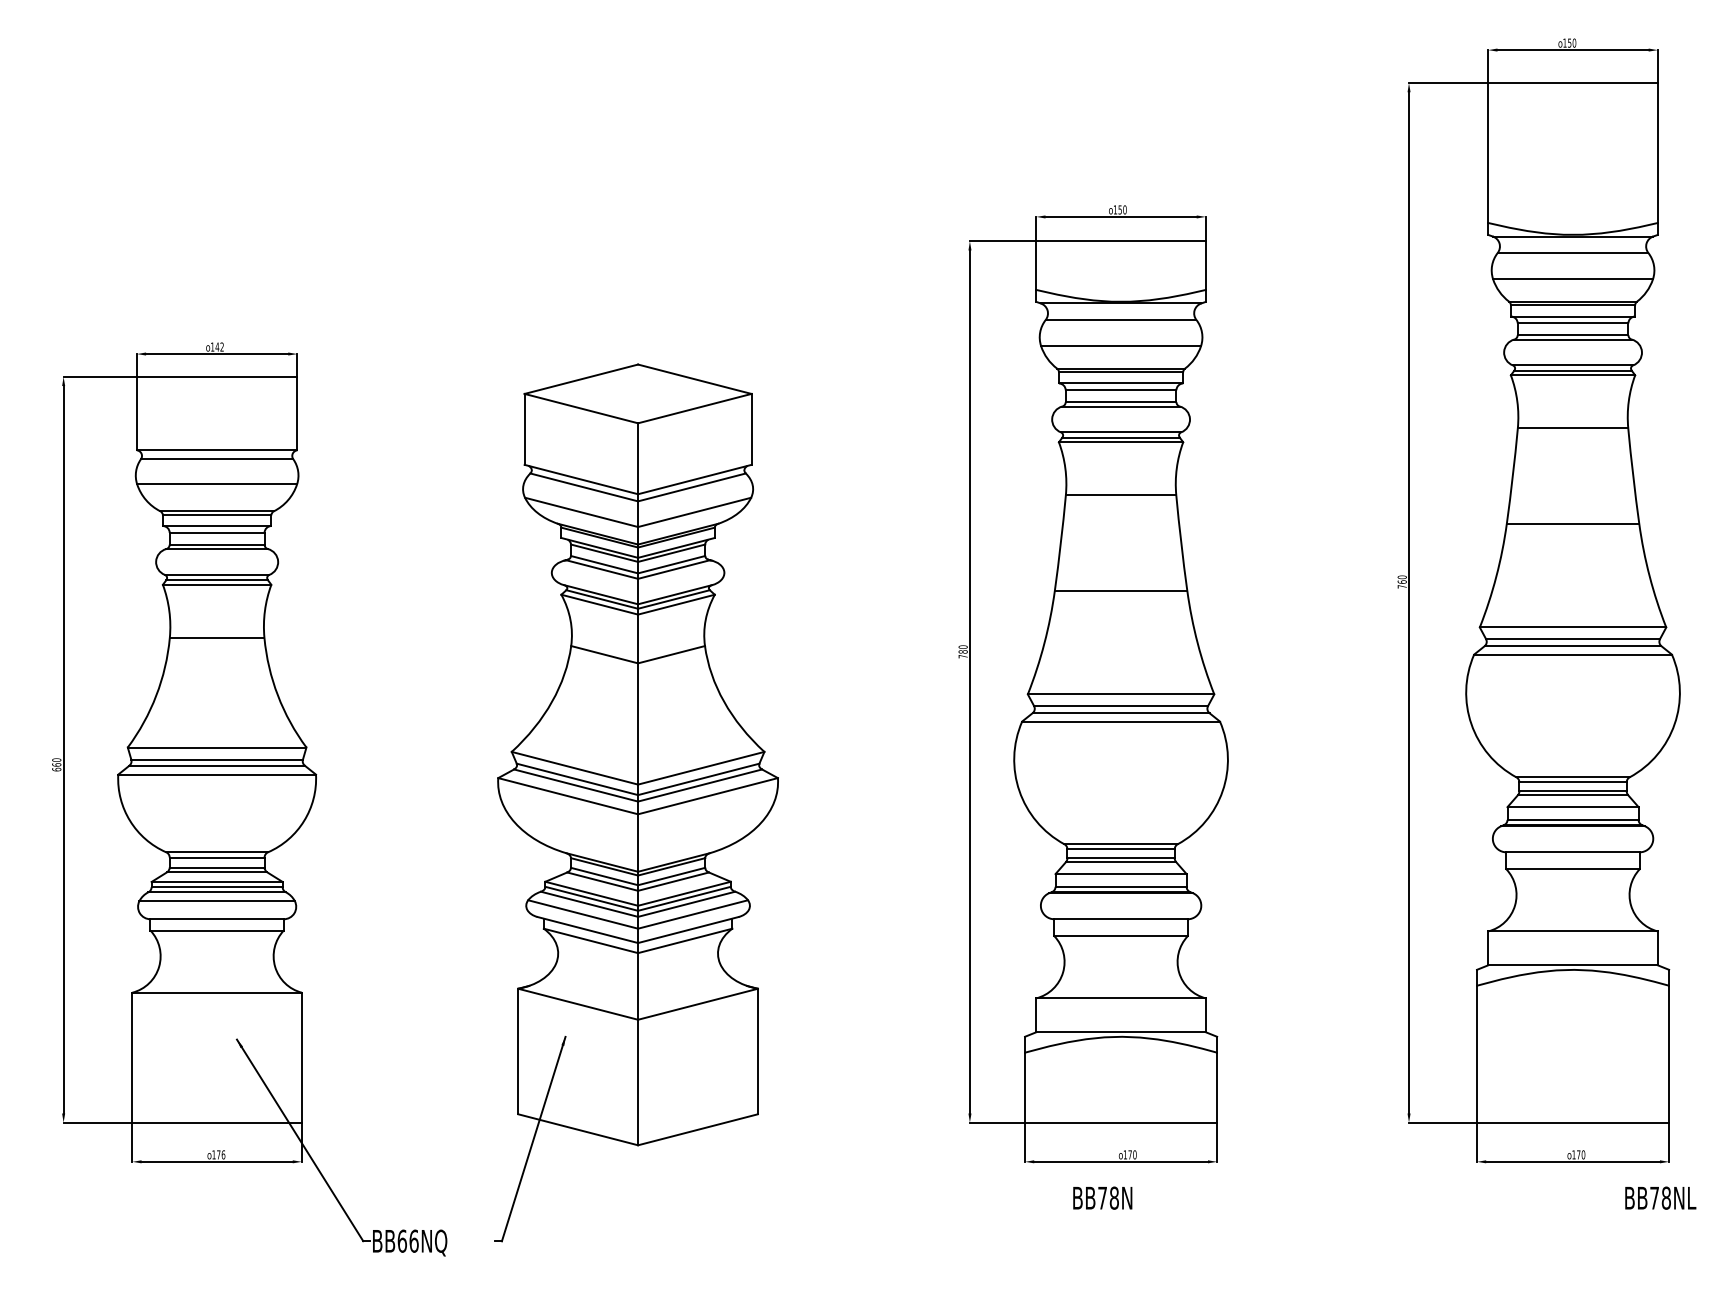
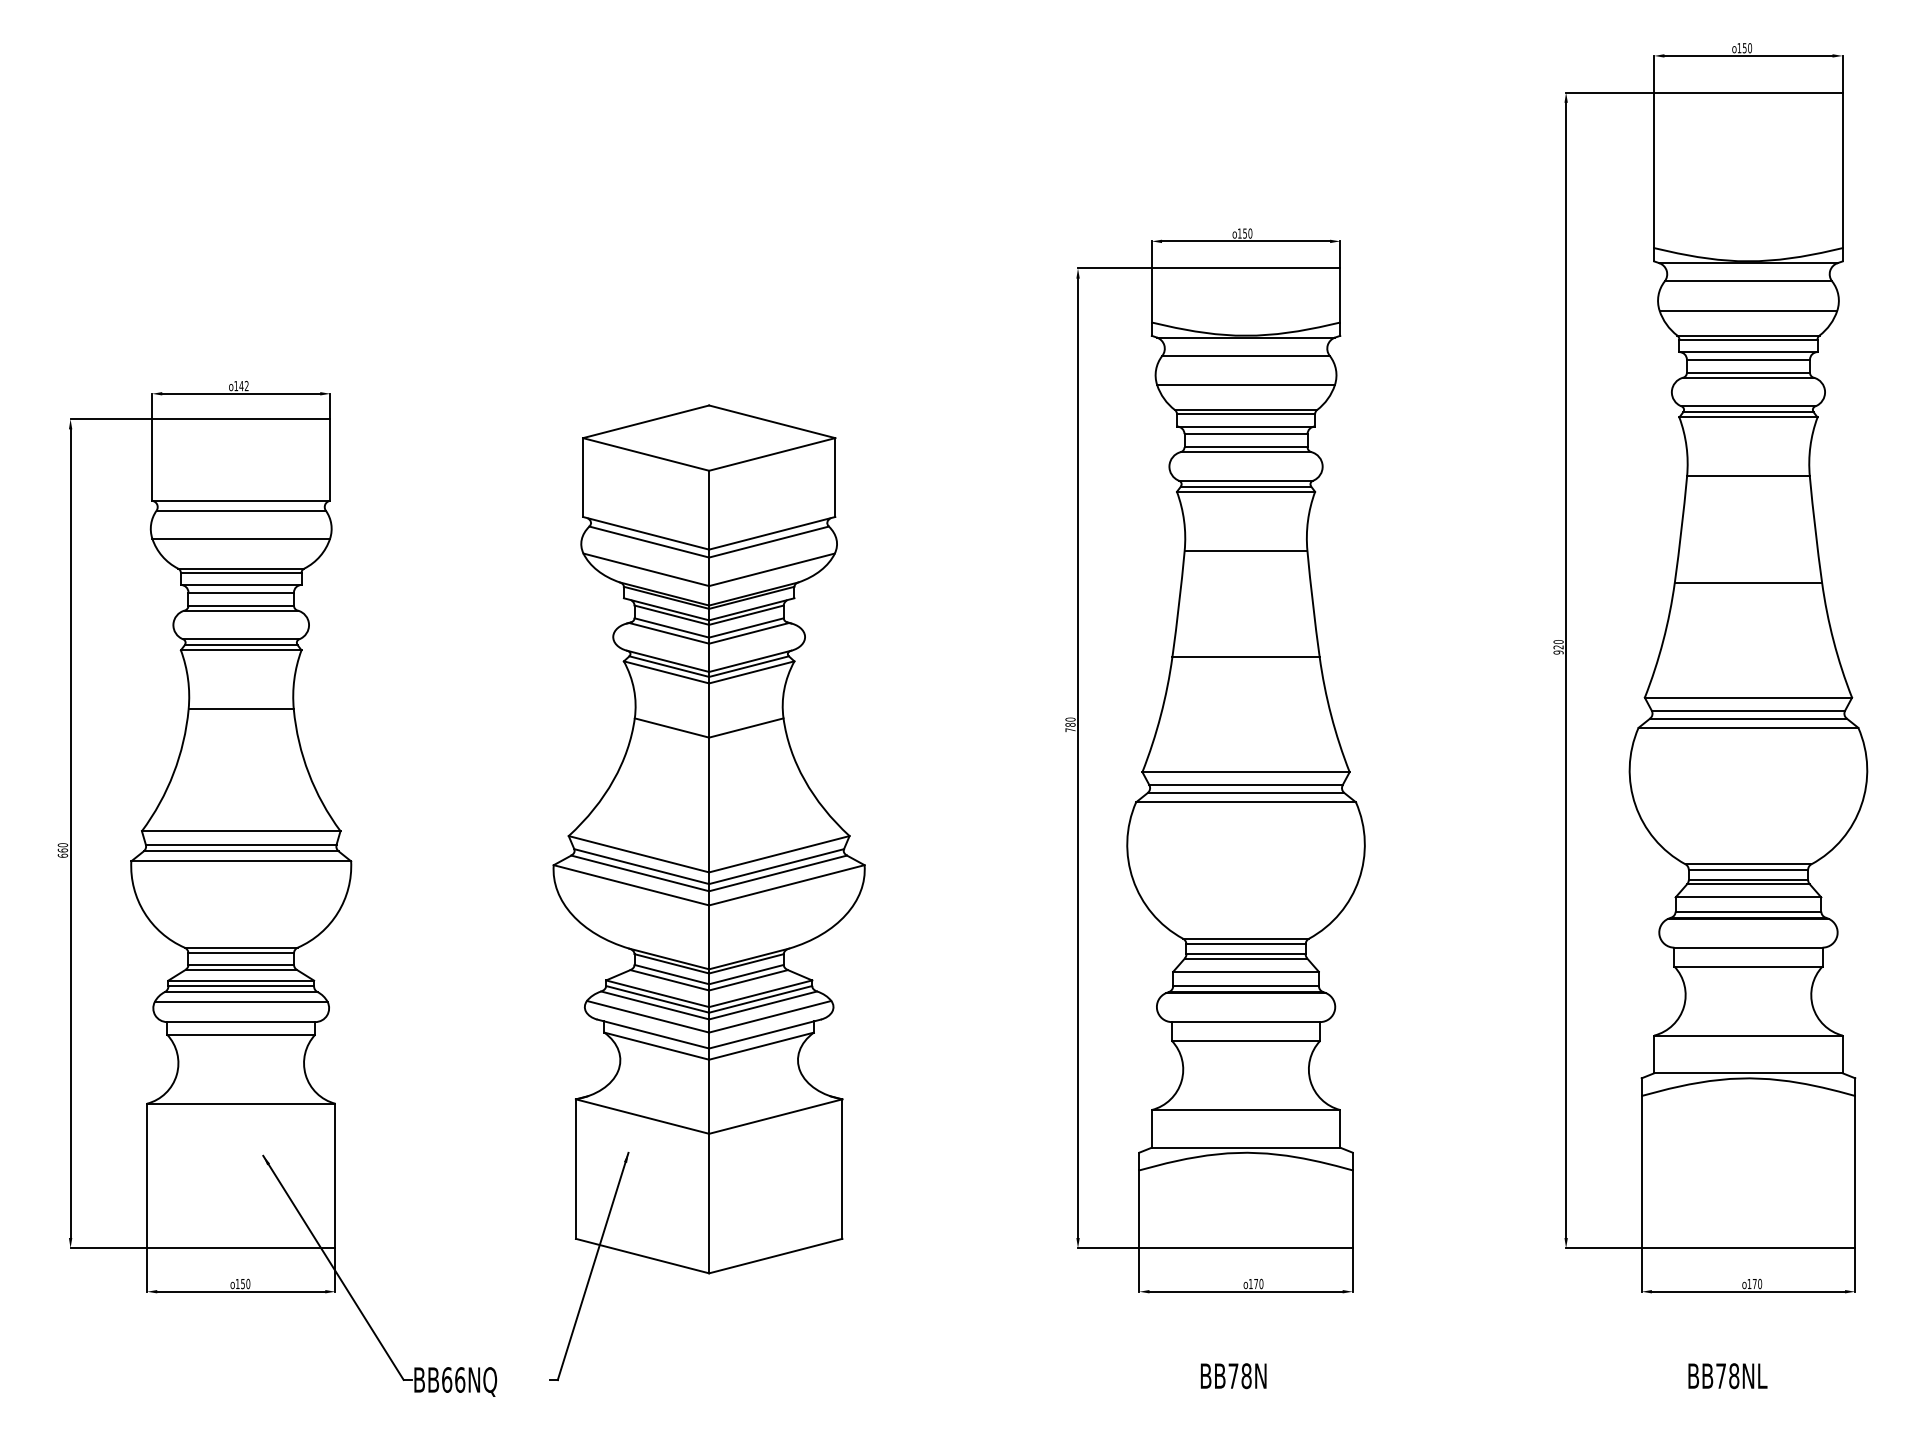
text: (1402, 584) -> (1558, 649), 760 -> 920
text: (220, 1155) -> (245, 1284), 176 -> 150
text: (1102, 1198) -> (1233, 1376), moved
text: (1660, 1198) -> (1727, 1376), moved

